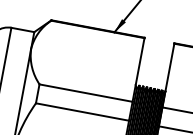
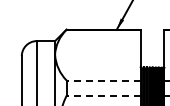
line: (85, 93) -> (103, 80), solid -> dashed
line: (82, 111) -> (103, 95), solid -> dashed

